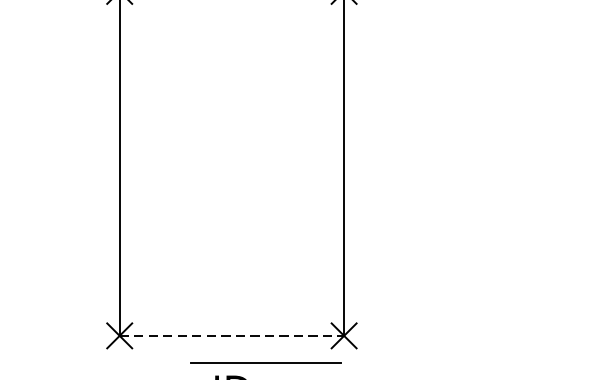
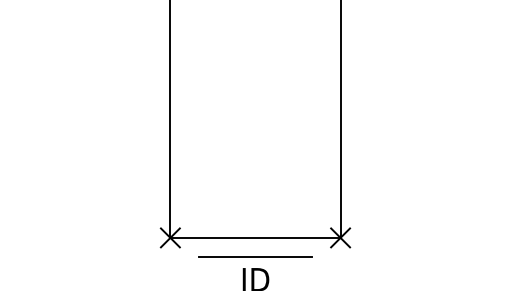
line: (231, 335) -> (255, 237), dashed -> solid
line: (266, 363) -> (255, 256), moved

